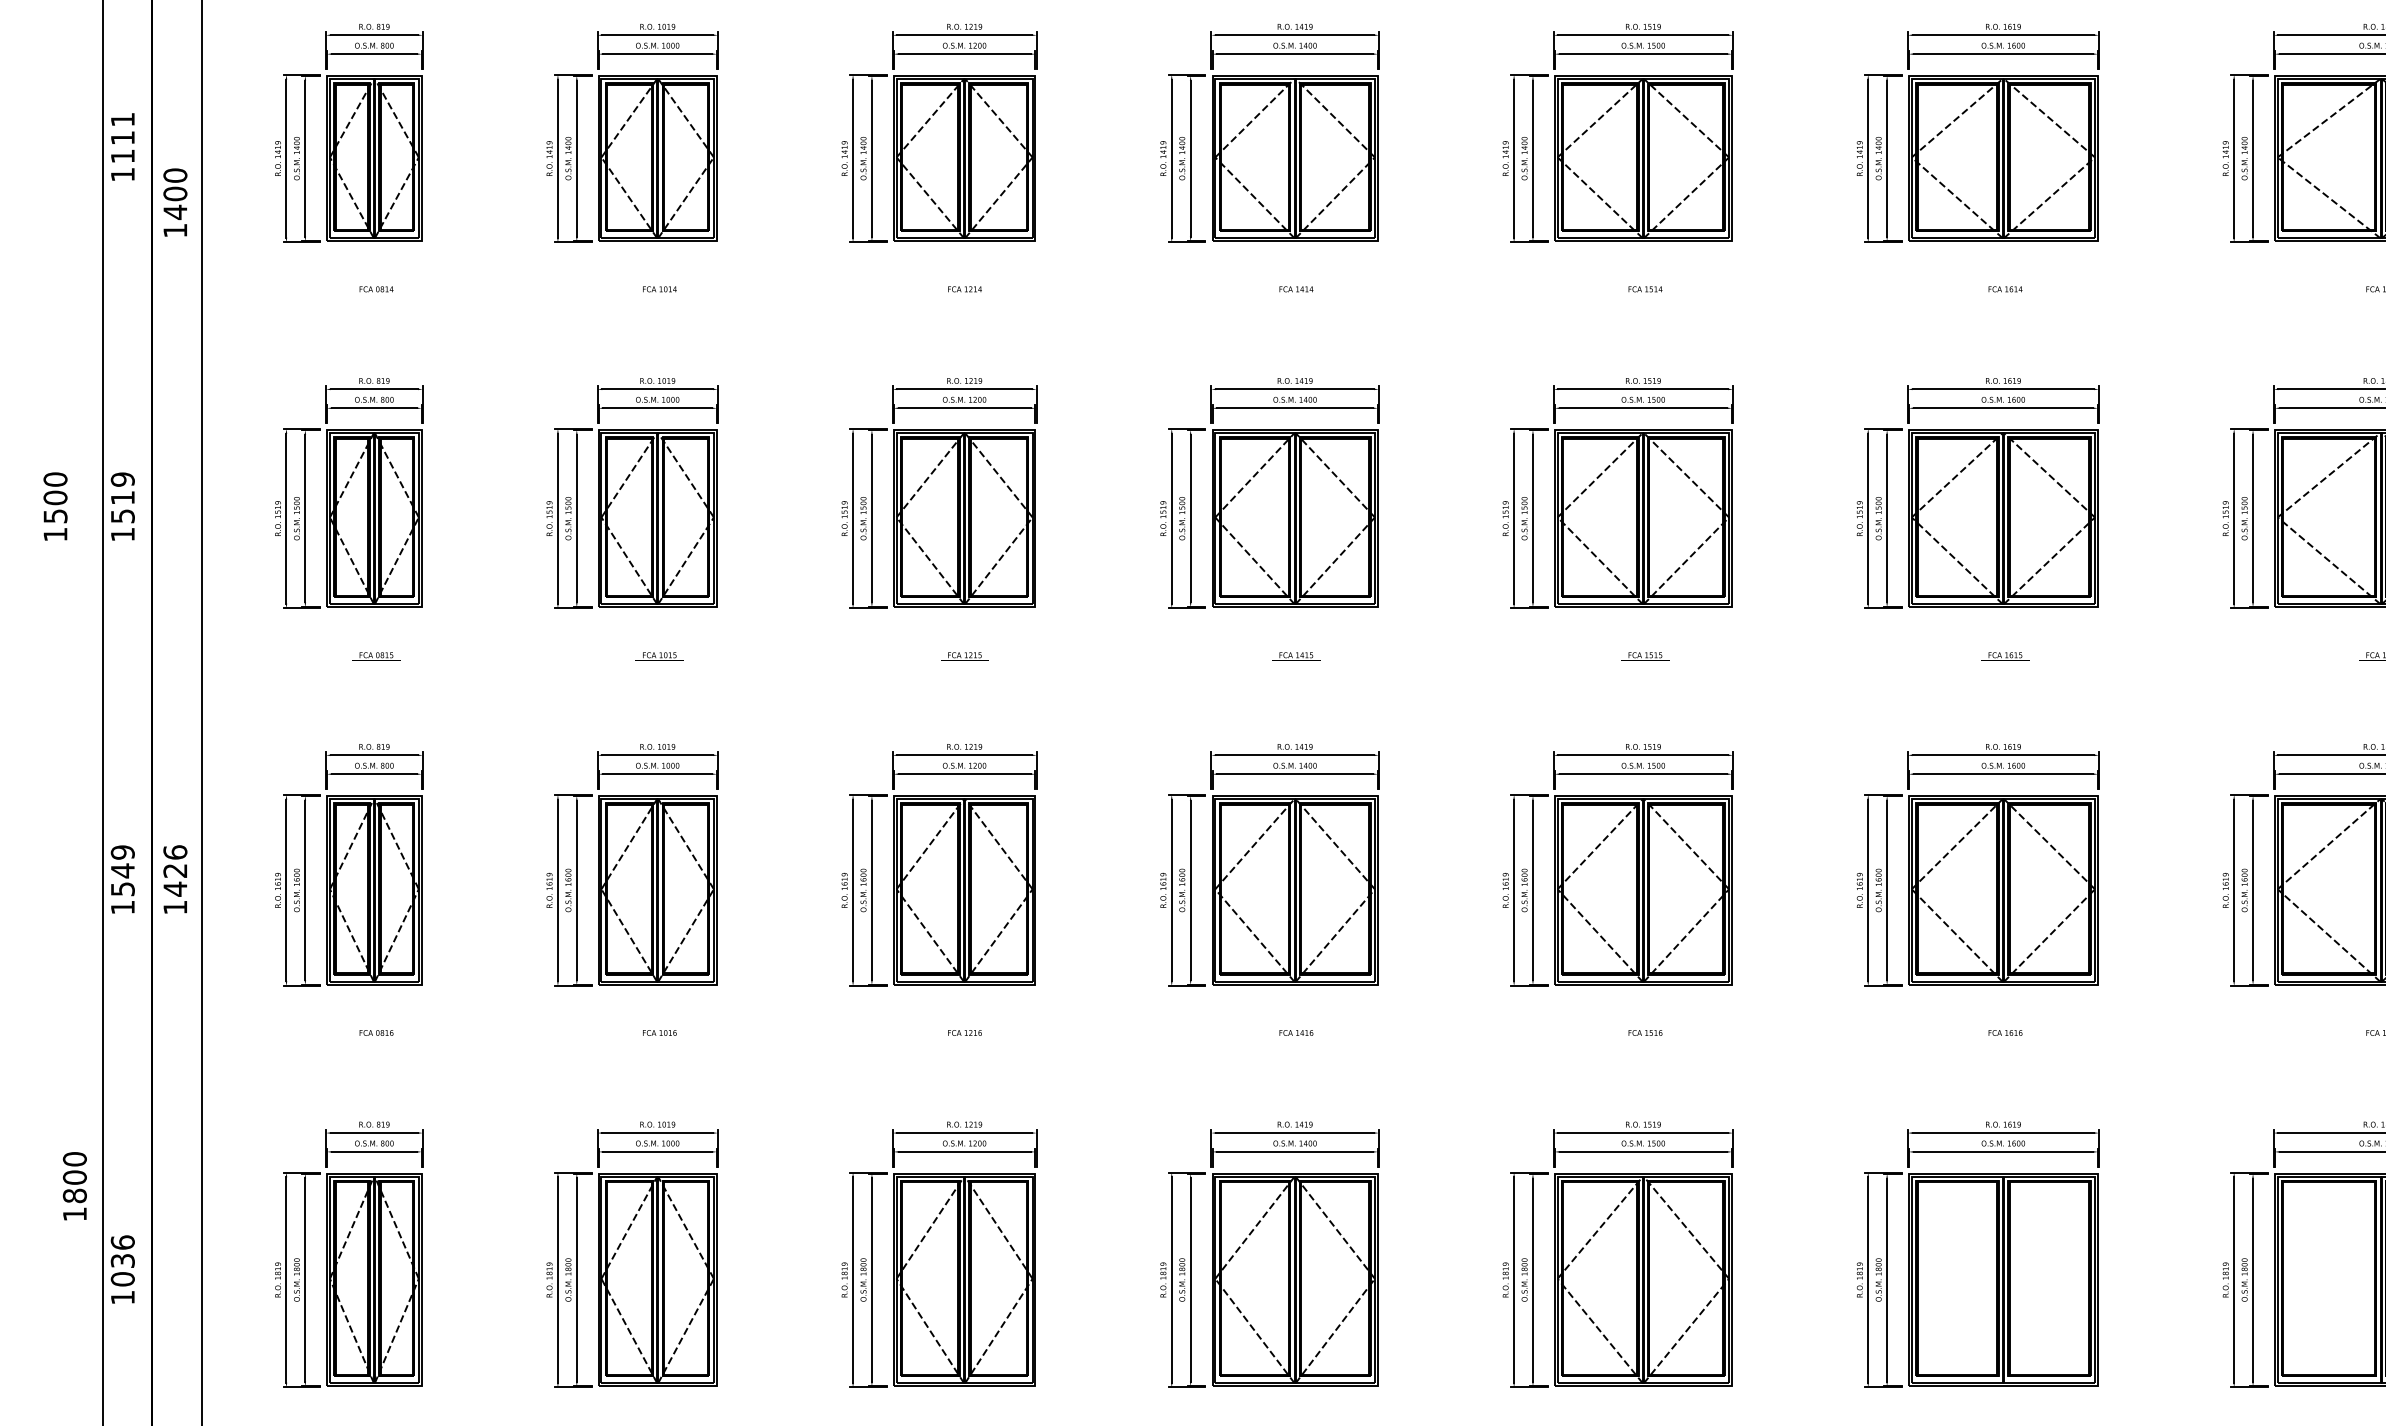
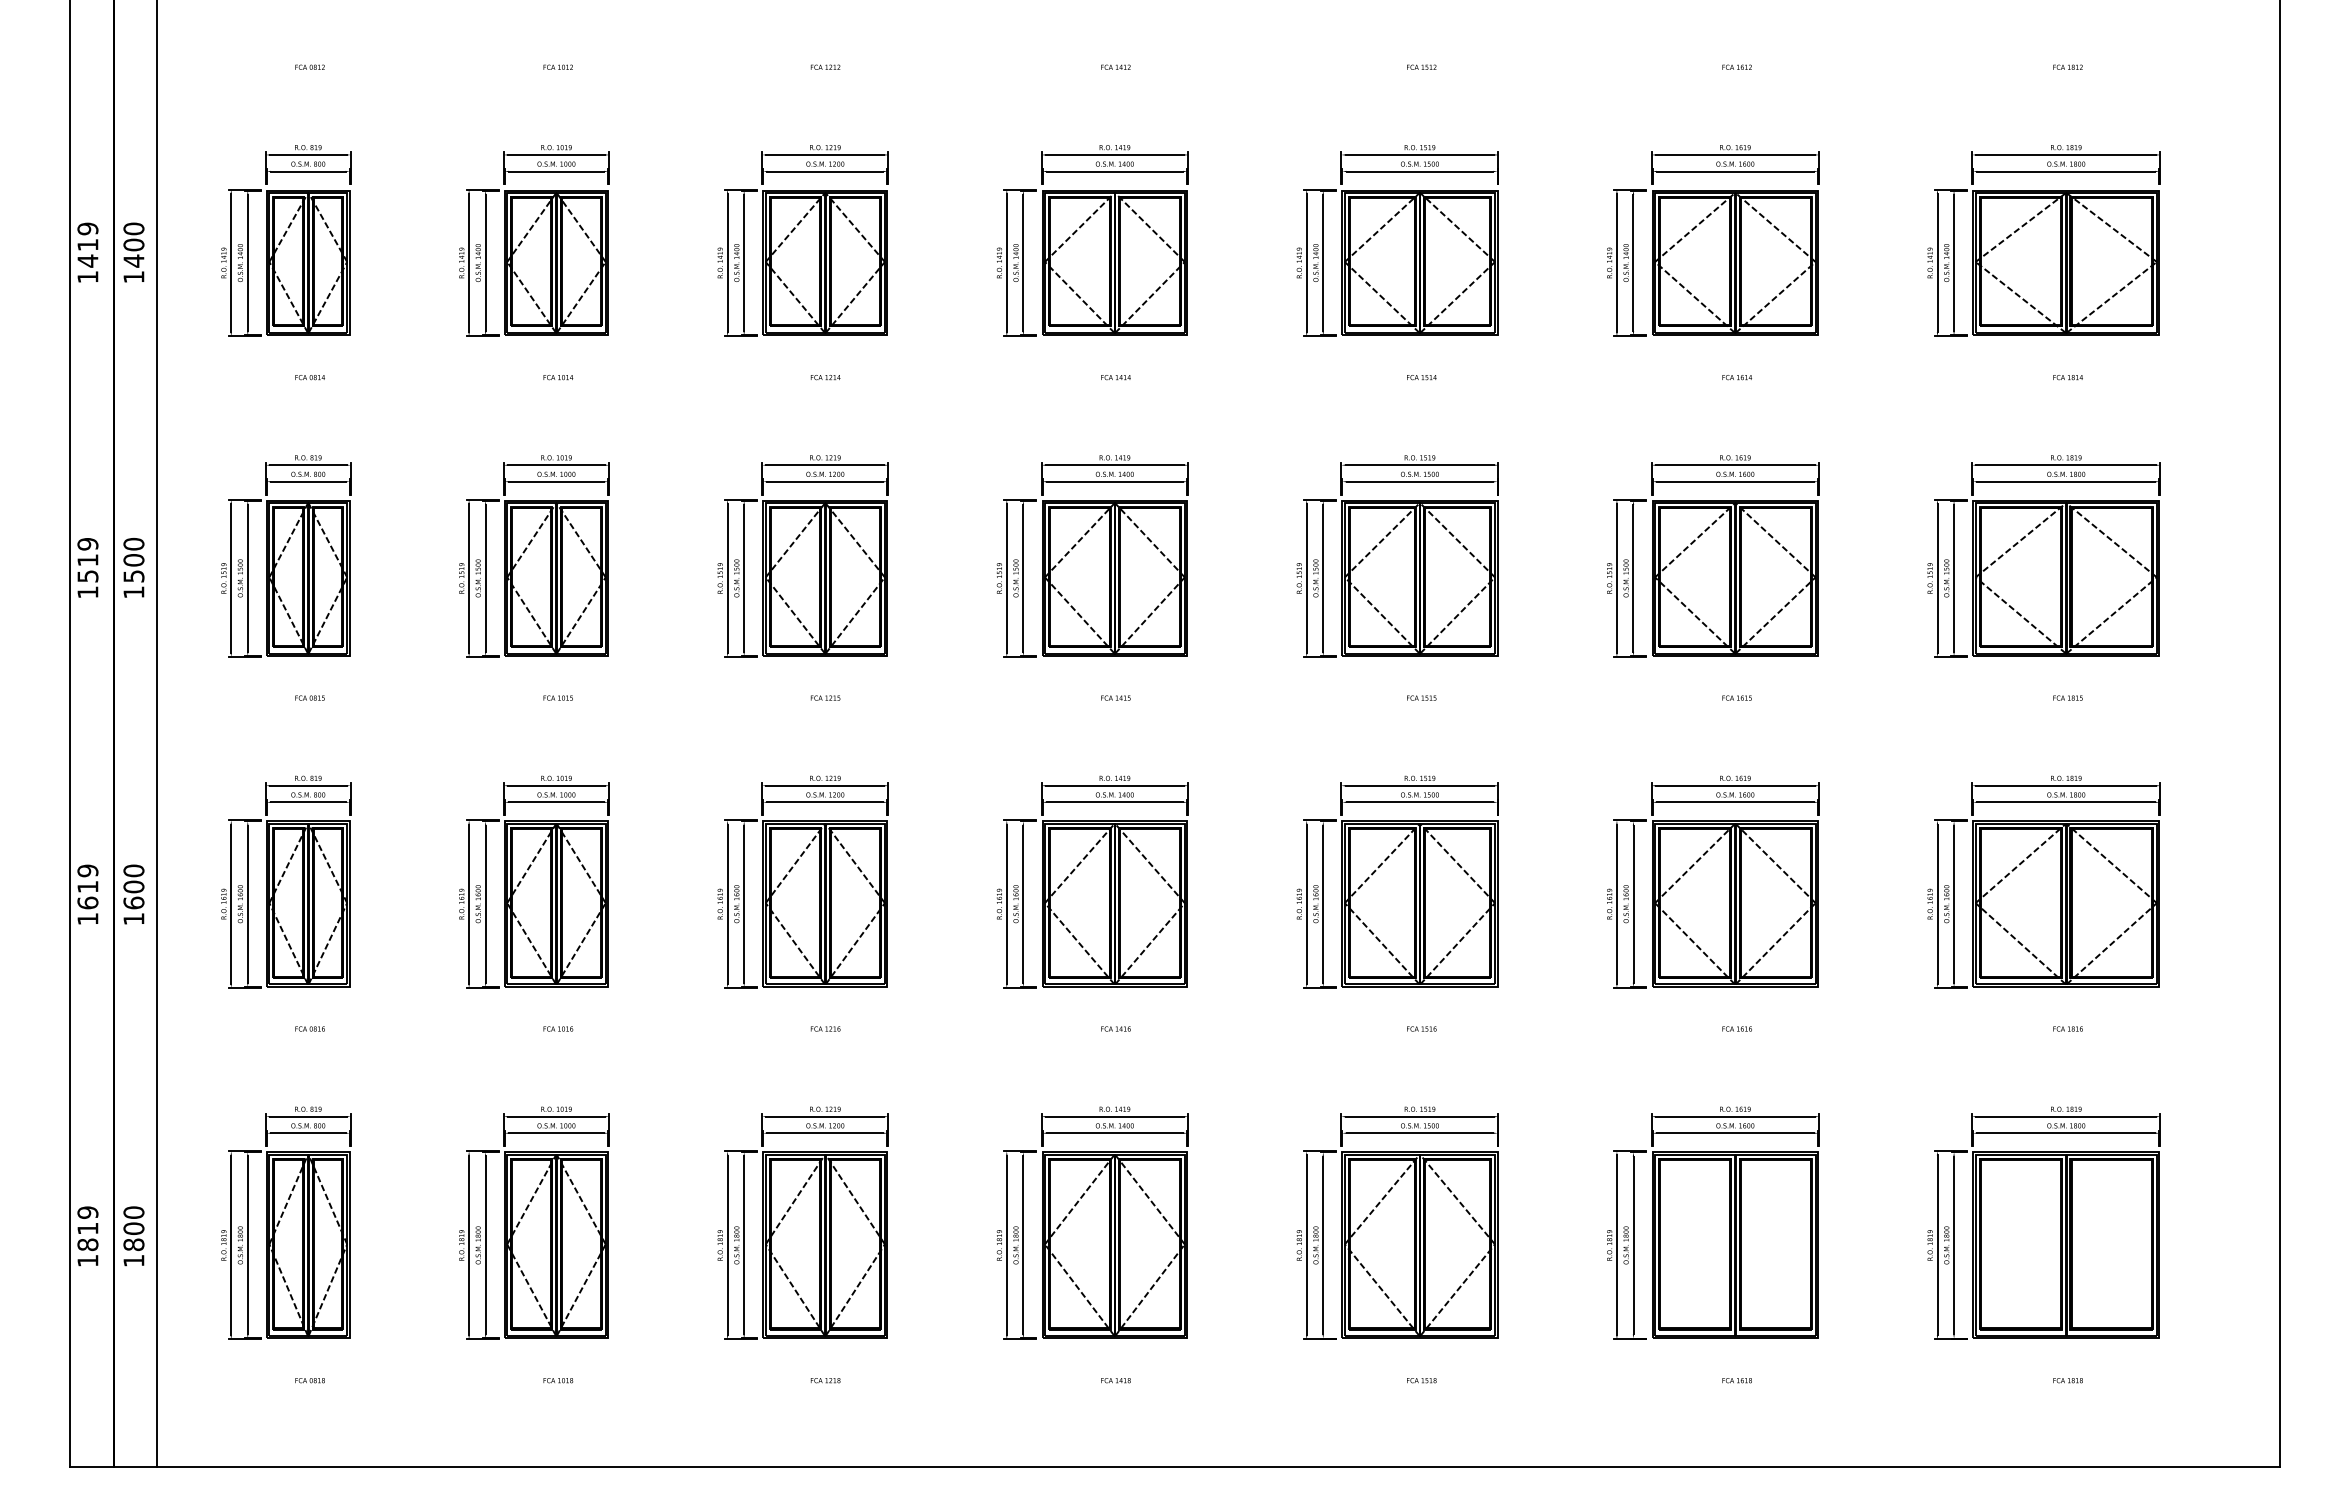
text: (122, 137) -> (87, 244), 1111 -> 1419
text: (174, 202) -> (133, 252), moved
text: (55, 506) -> (133, 567), moved
text: (174, 870) -> (133, 886), 1426 -> 1600
text: (122, 879) -> (87, 894), 1549 -> 1619
text: (74, 1186) -> (133, 1236), moved
text: (122, 1260) -> (87, 1228), 1036 -> 1819

